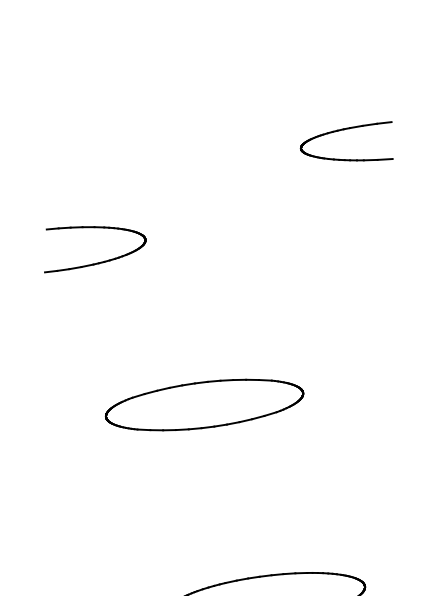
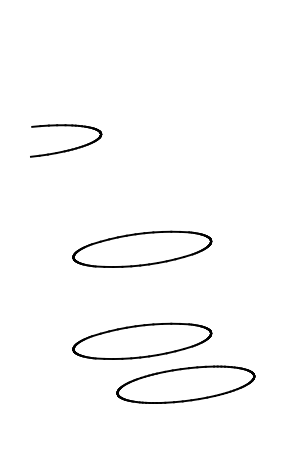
part: (342, 131) -> (238, 58), removed
part: (204, 535) -> (142, 340), added

